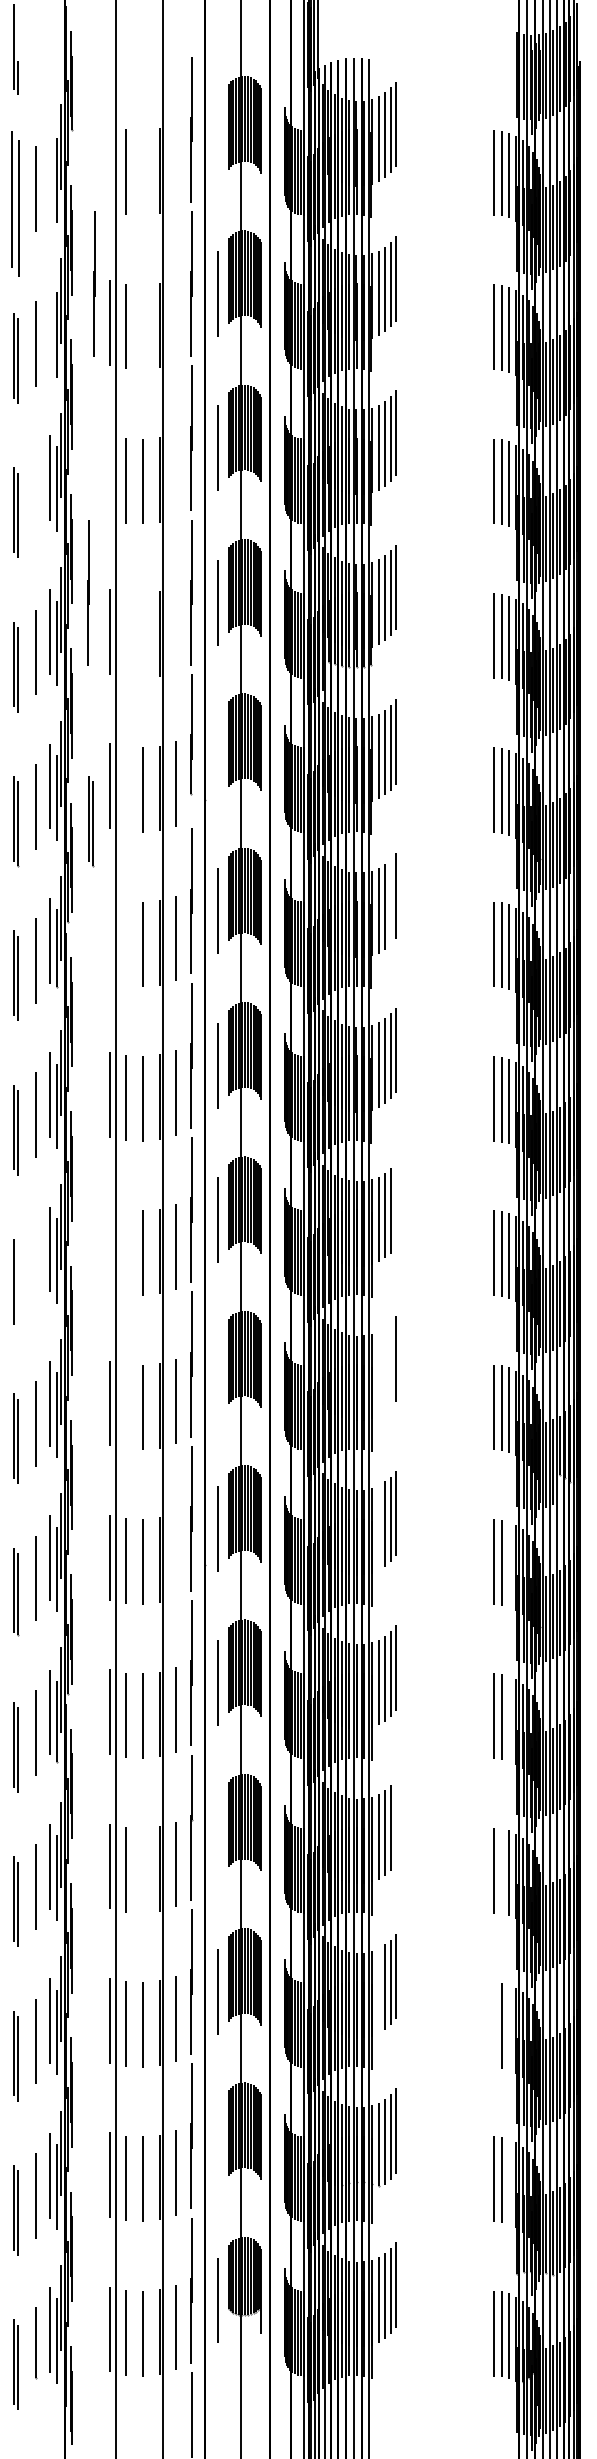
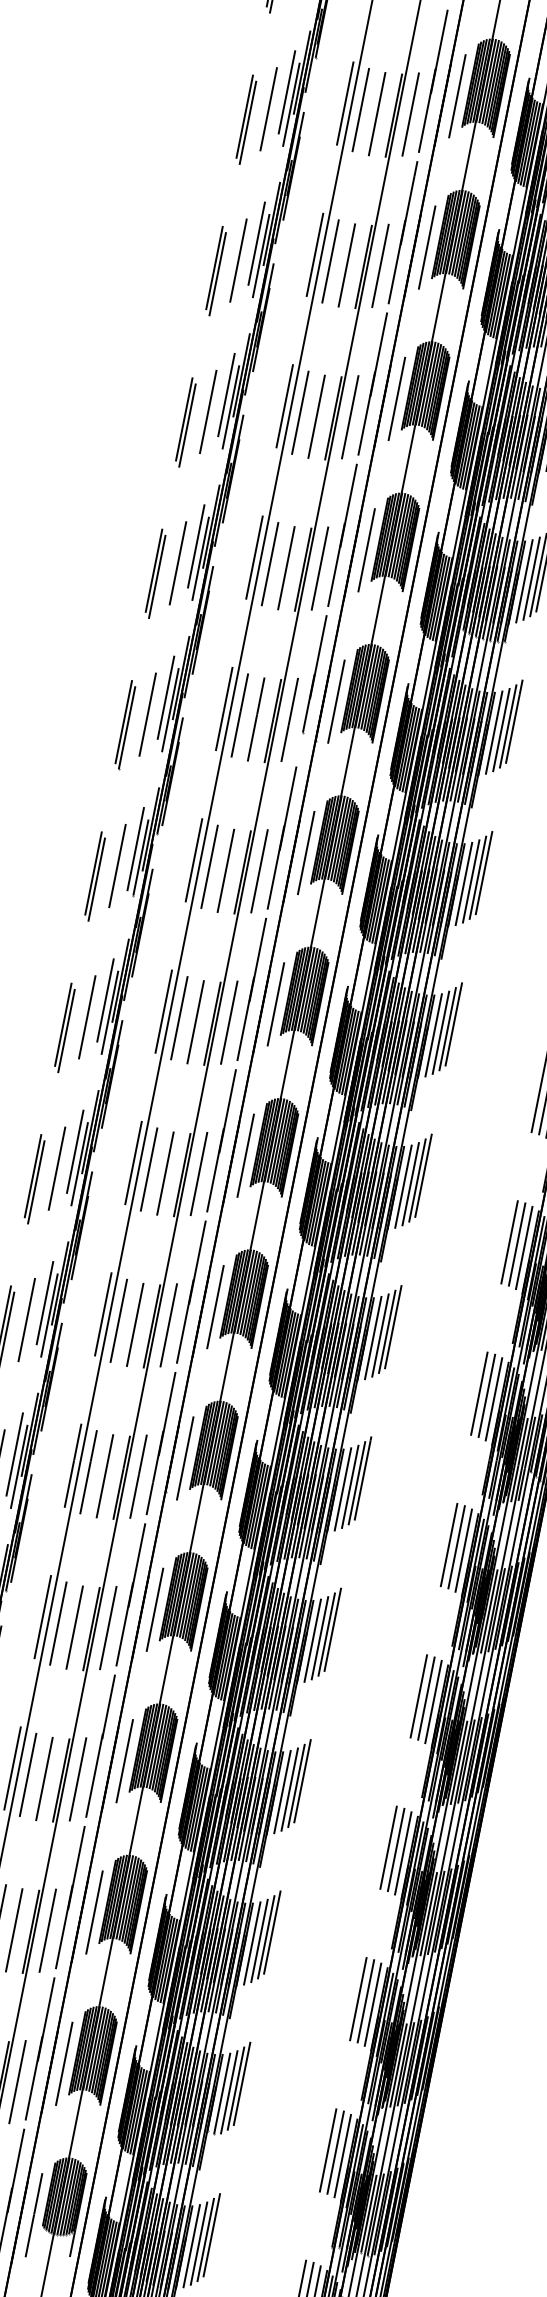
line: (217, 139) -> (456, 96), added
line: (175, 166) -> (410, 114), added
line: (109, 168) -> (345, 103), added
line: (50, 169) -> (287, 92), added
line: (142, 172) -> (376, 113), added
part: (15, 203) -> (246, 119), size x0.62
line: (94, 283) -> (308, 213), removed
line: (175, 320) -> (380, 265), added
line: (50, 323) -> (257, 243), added
line: (142, 326) -> (346, 264), added
line: (175, 475) -> (349, 417), added
line: (109, 477) -> (284, 406), added
line: (35, 497) -> (208, 411), added
line: (88, 592) -> (241, 514), removed
line: (175, 629) -> (319, 568), added
line: (126, 635) -> (270, 564), added
line: (142, 635) -> (286, 567), added
line: (218, 756) -> (336, 701), added
line: (125, 789) -> (239, 715), added
part: (91, 821) -> (199, 740), removed
line: (391, 901) -> (478, 877), added
line: (109, 940) -> (194, 860), added
line: (126, 943) -> (210, 866), added
line: (396, 1204) -> (423, 1175), added
line: (109, 1249) -> (133, 1163), added
line: (126, 1252) -> (149, 1169), added
line: (35, 1269) -> (56, 1168), added
line: (17, 1287) -> (35, 1182), added
line: (391, 1364) -> (387, 1331), added
line: (385, 1369) -> (380, 1335), added
line: (378, 1373) -> (372, 1337), added
line: (218, 1374) -> (215, 1307), added
line: (125, 1406) -> (118, 1320), added
line: (378, 1528) -> (342, 1489), added
line: (175, 1555) -> (138, 1476), added
line: (509, 1564) -> (463, 1550), added
line: (509, 1718) -> (433, 1701), added
line: (396, 1822) -> (302, 1781), added
line: (218, 1837) -> (125, 1761), added
line: (142, 1870) -> (44, 1778), added
line: (501, 1871) -> (395, 1850), added
line: (378, 1991) -> (251, 1943), added
line: (493, 2024) -> (358, 1998), added
line: (509, 2027) -> (373, 2004), added
line: (218, 2146) -> (64, 2064), added
line: (509, 2181) -> (343, 2155), added

